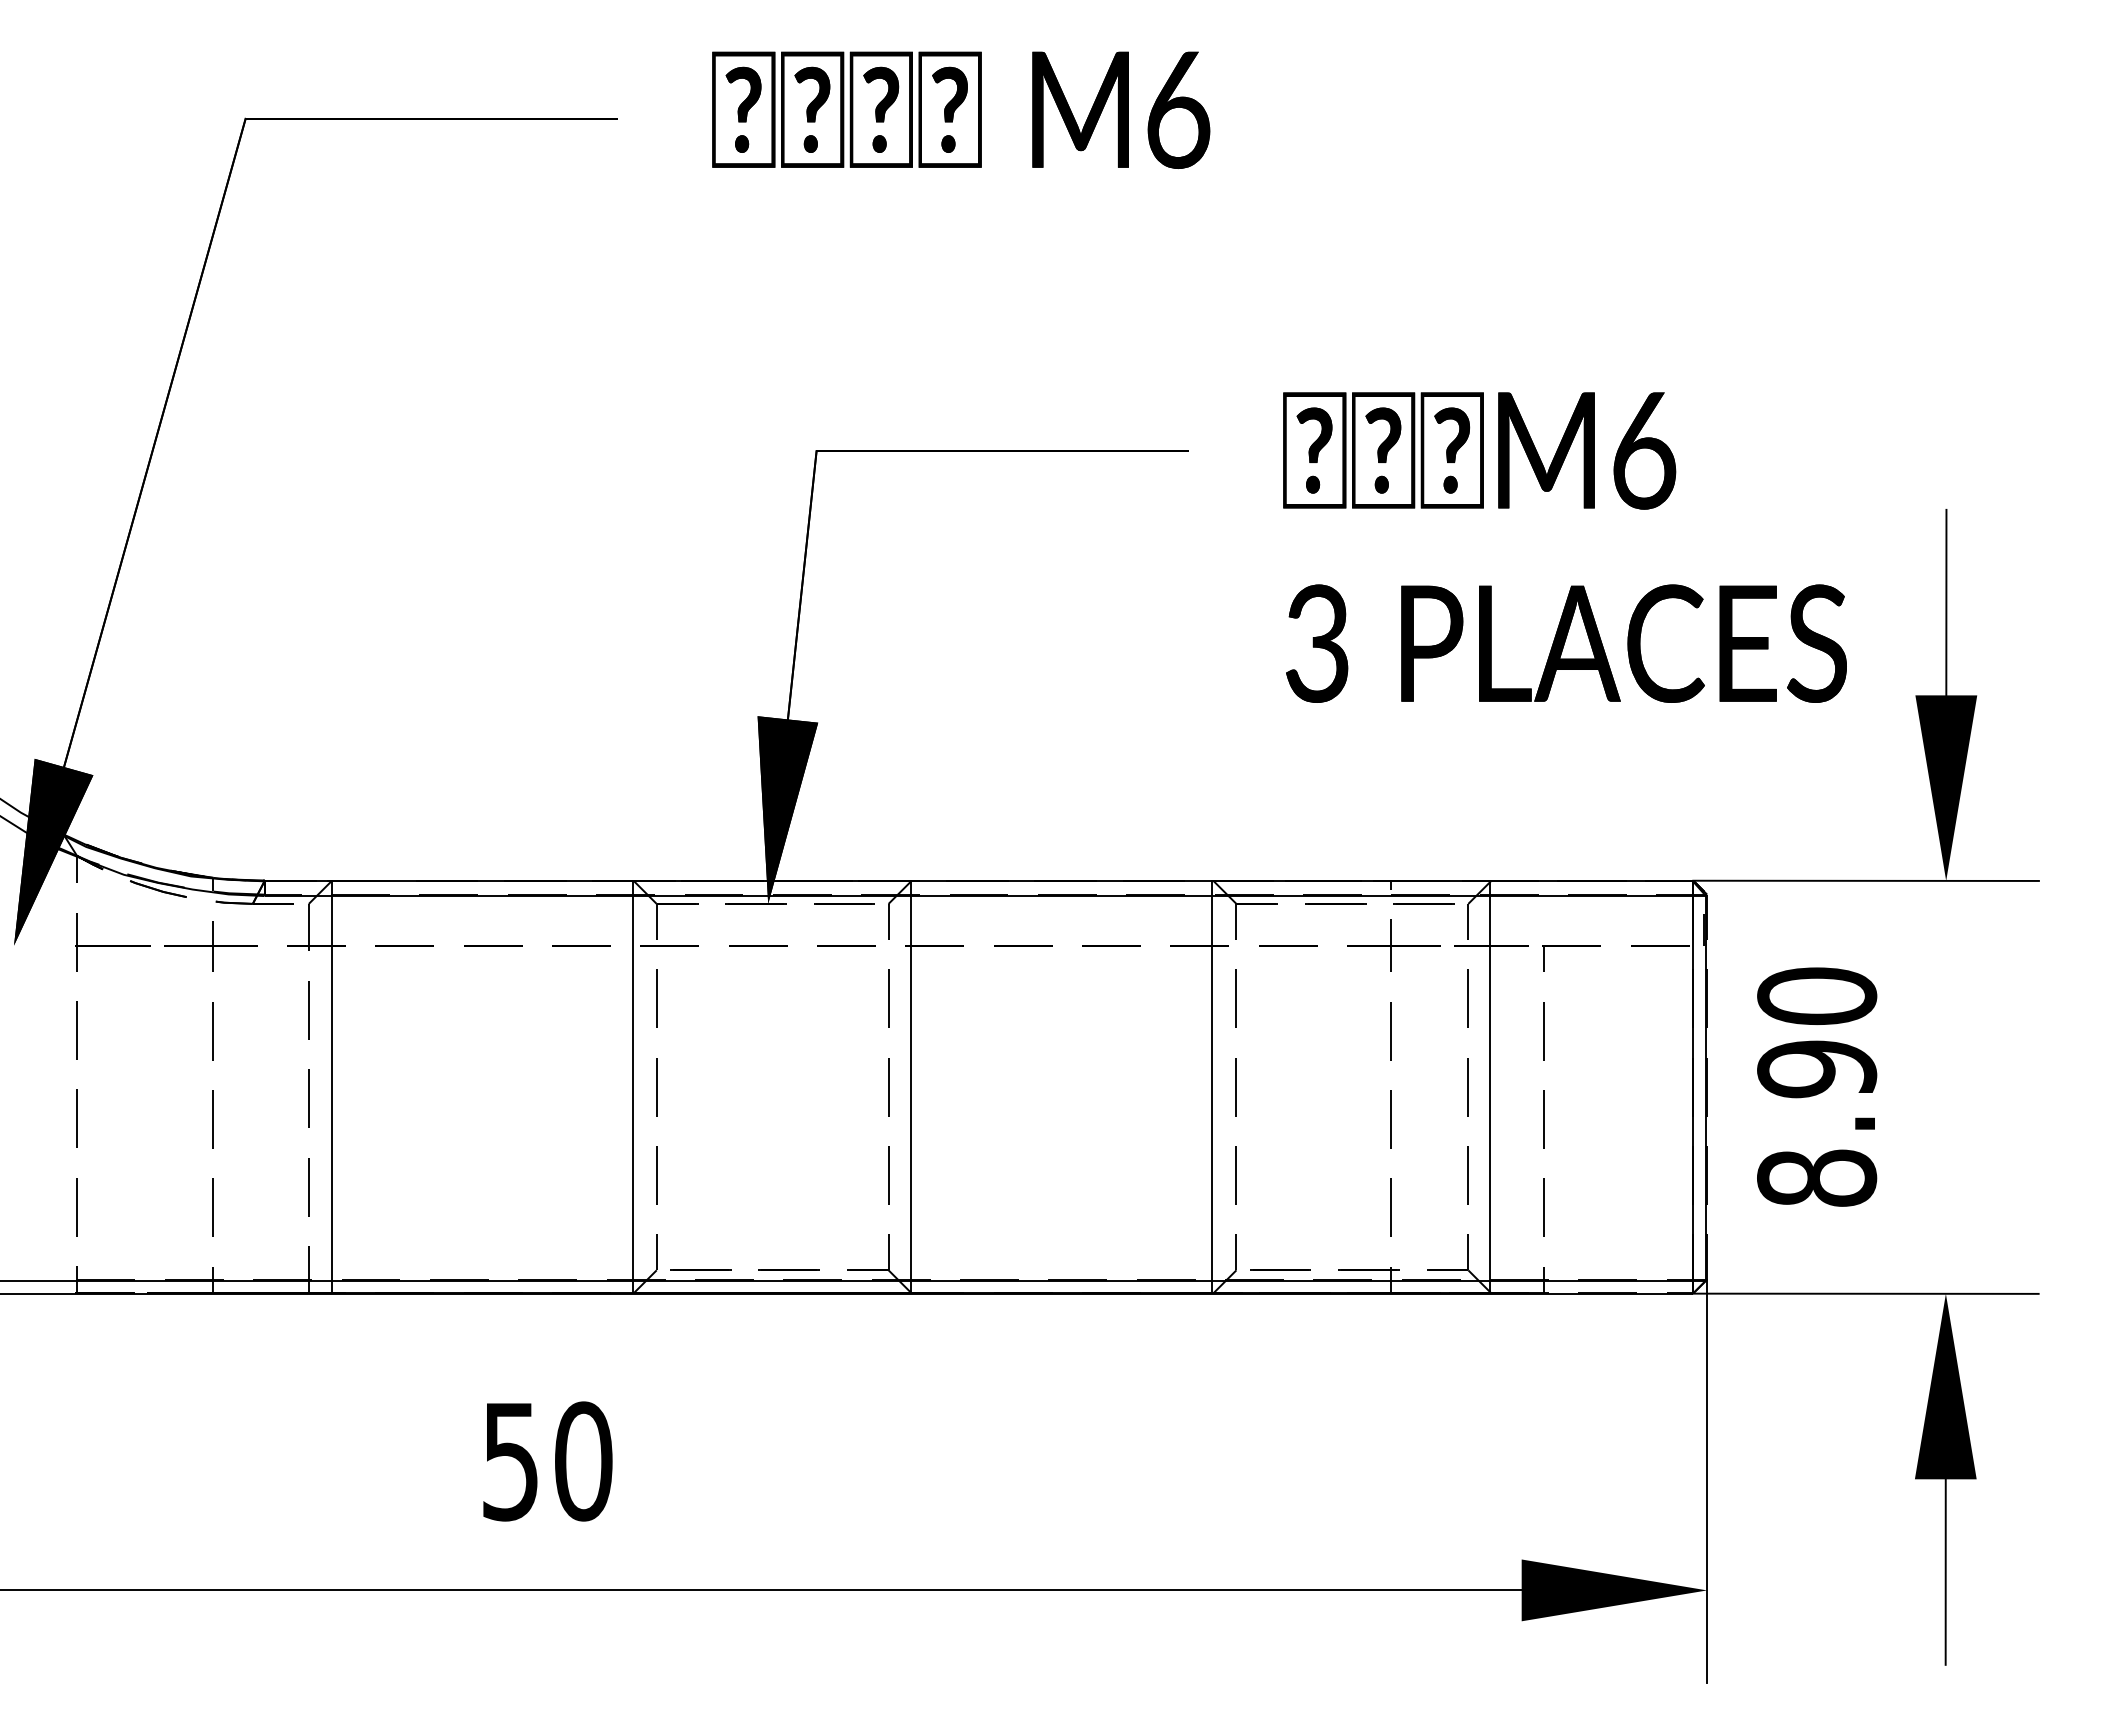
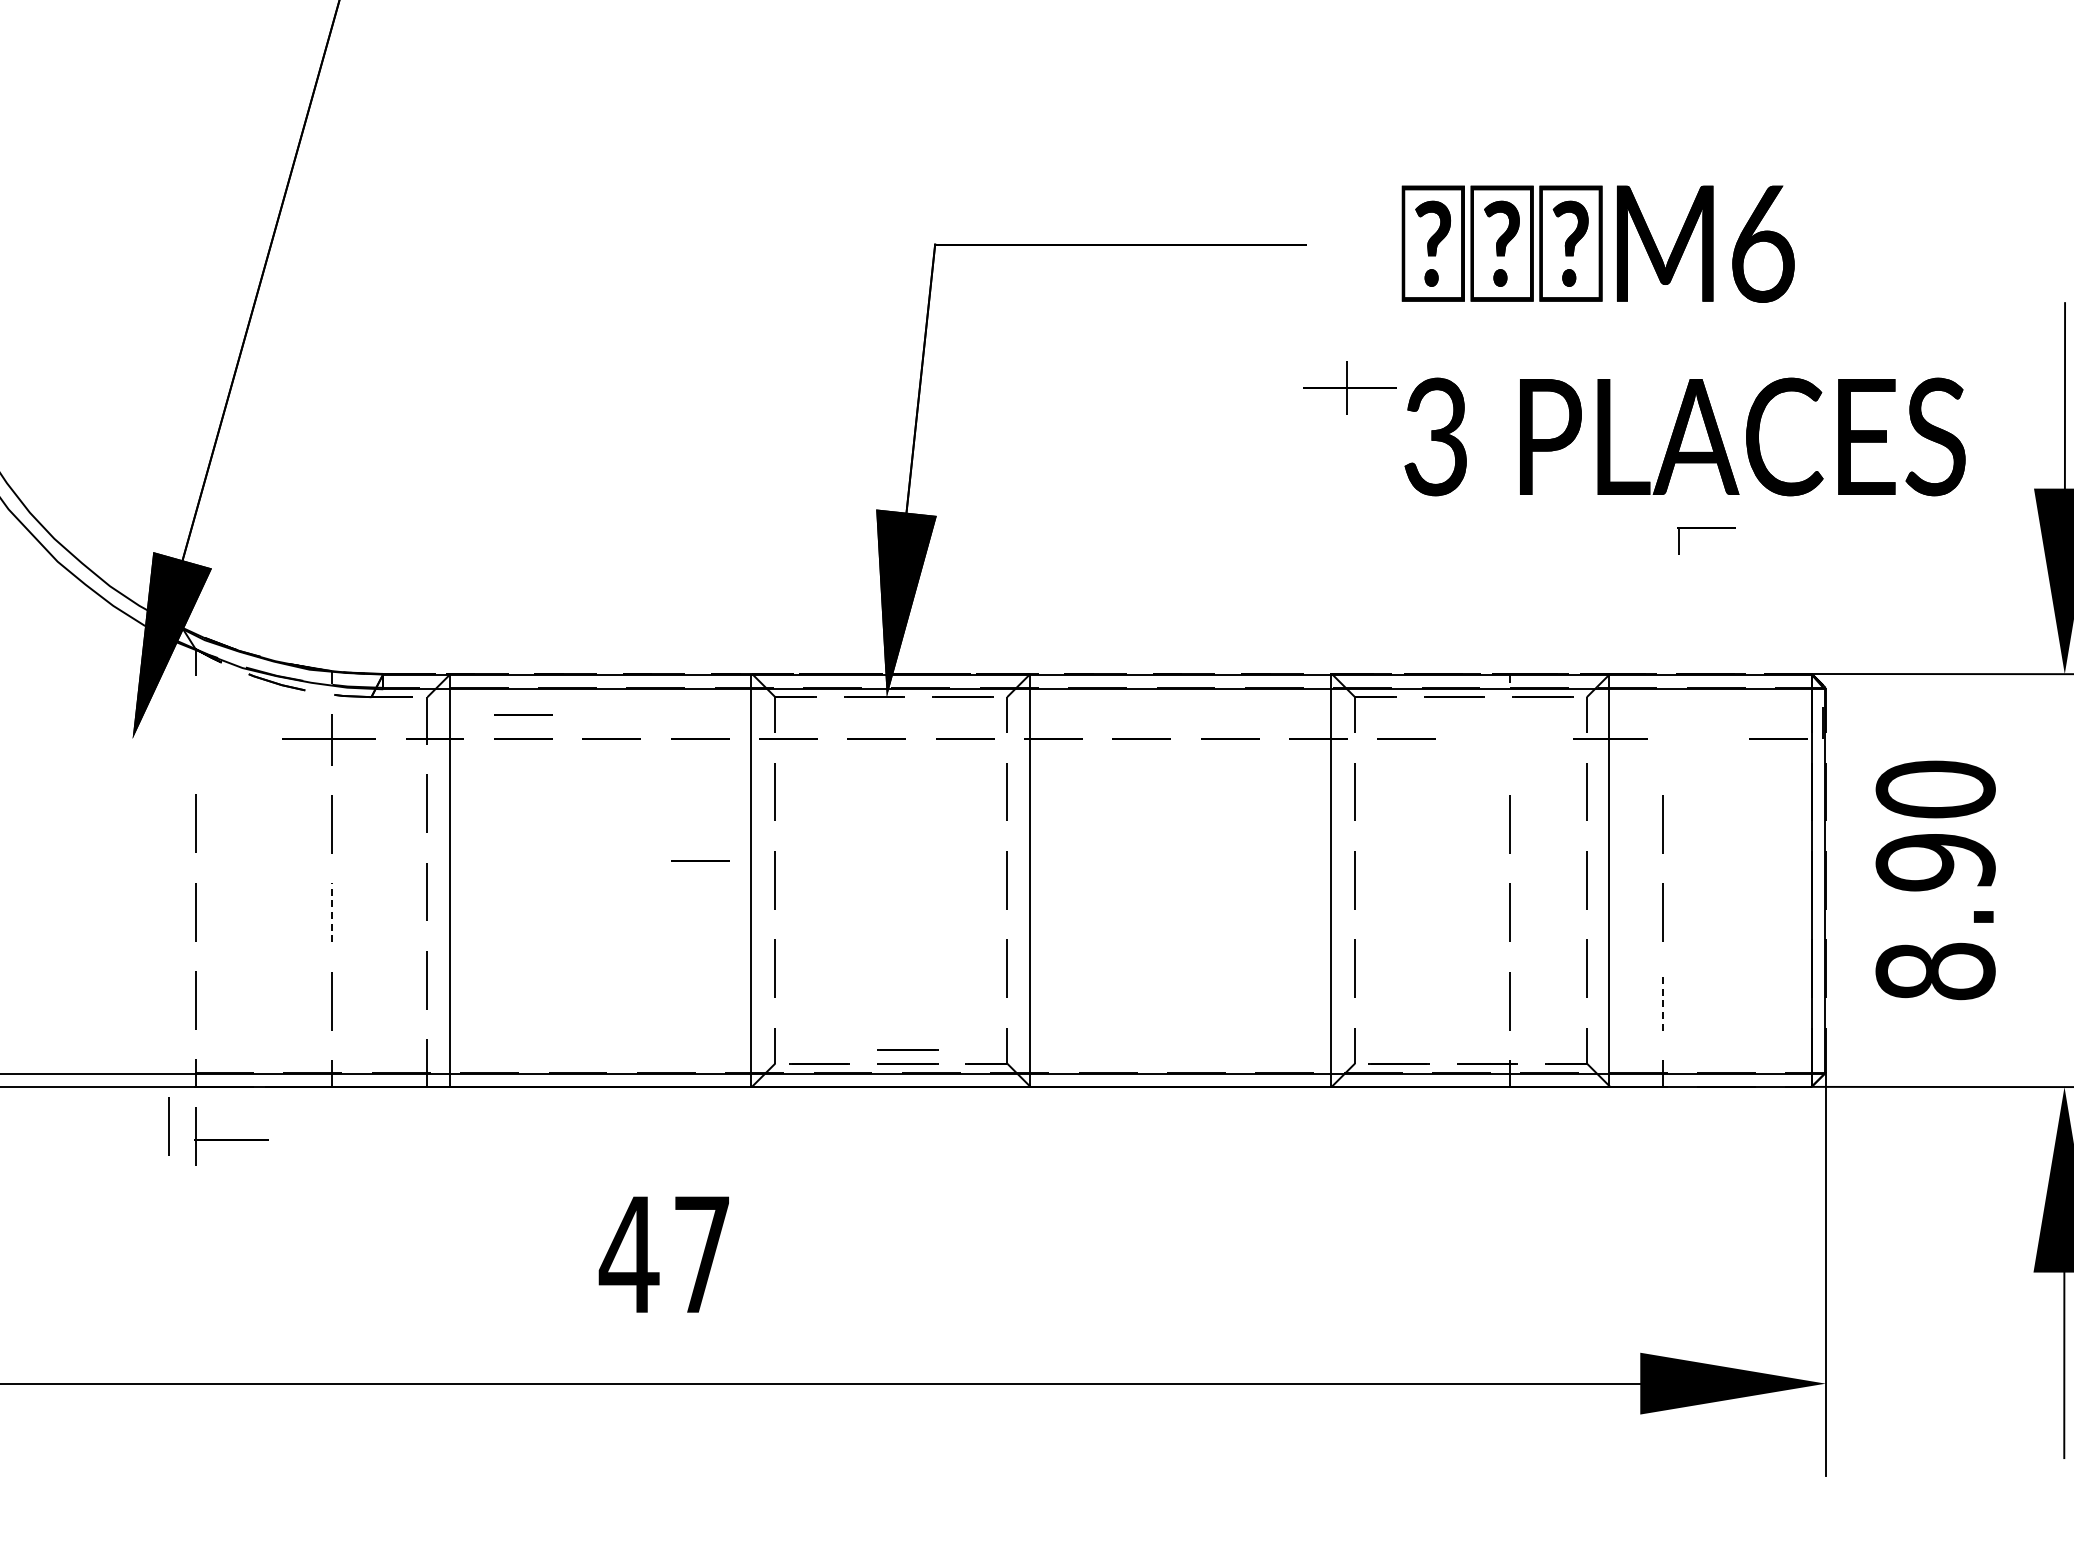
line: (404, 921) -> (523, 714), added
part: (112, 942) -> (231, 1136), moved
part: (1393, 945) -> (1349, 387), moved
part: (1571, 946) -> (1706, 528), moved
line: (581, 1067) -> (700, 860), added
line: (213, 1119) -> (332, 912), solid -> dashed
line: (1544, 1207) -> (1663, 1000), solid -> dashed
line: (788, 1255) -> (907, 1048), added
line: (49, 1332) -> (168, 1125), added
text: (546, 1461) -> (665, 1254), 50 -> 47

